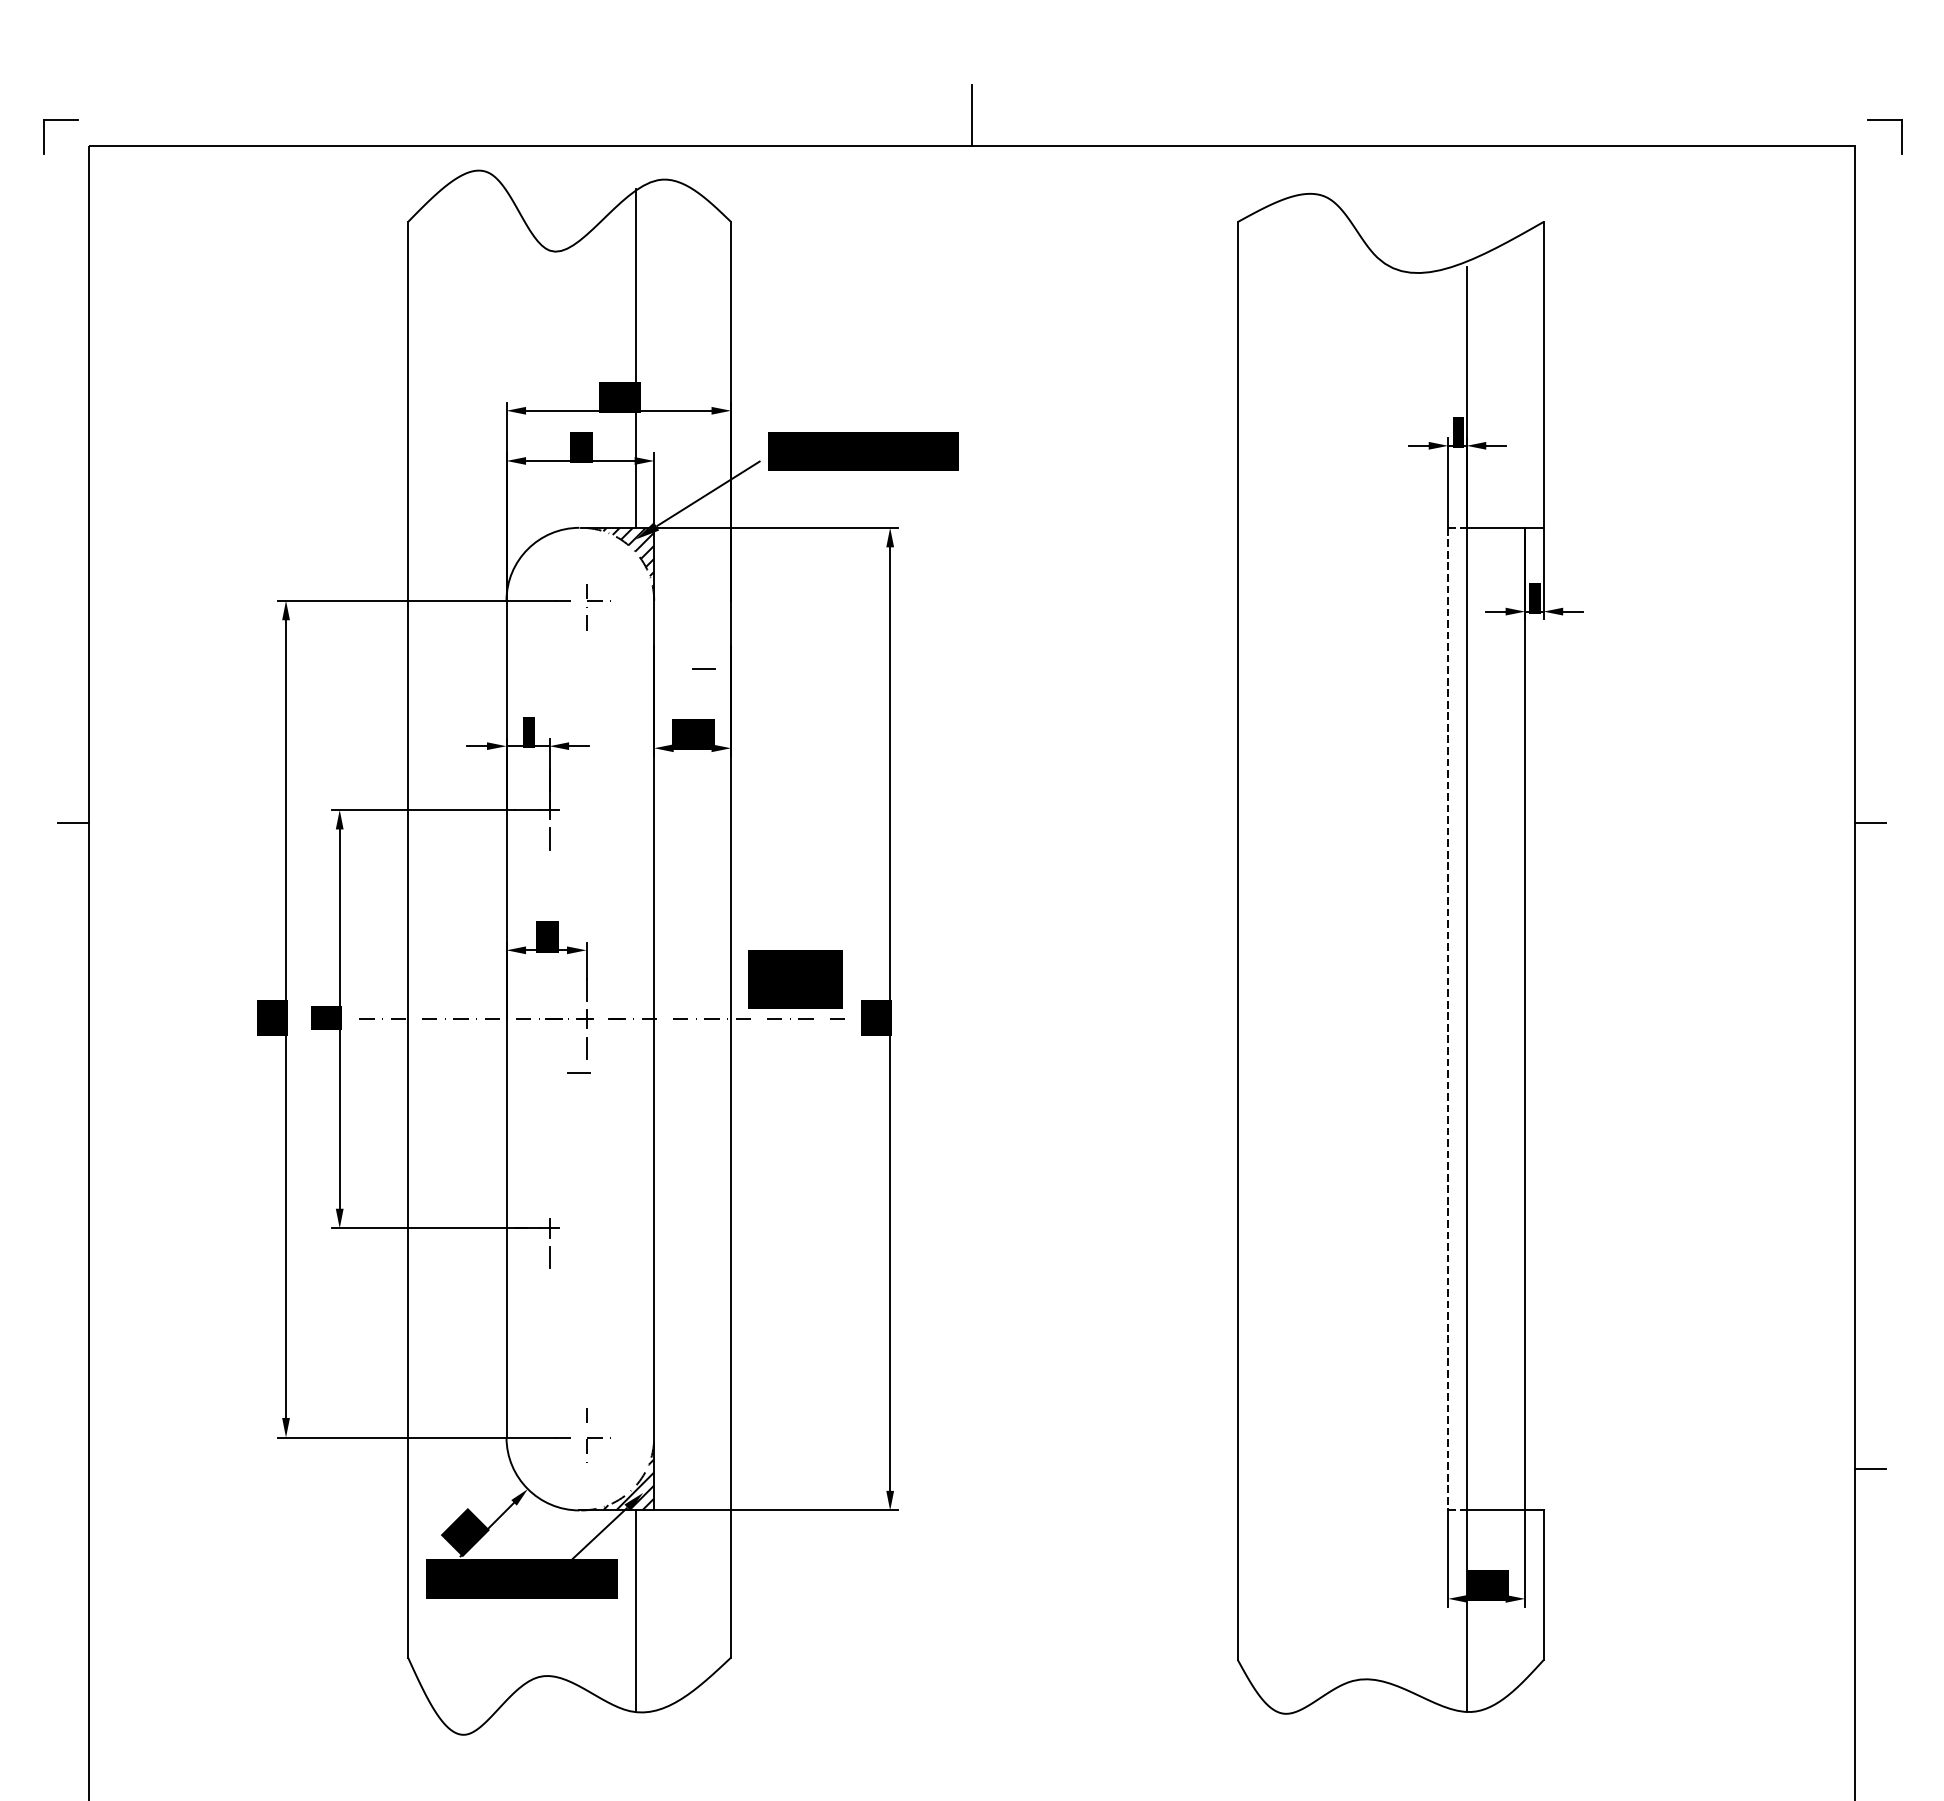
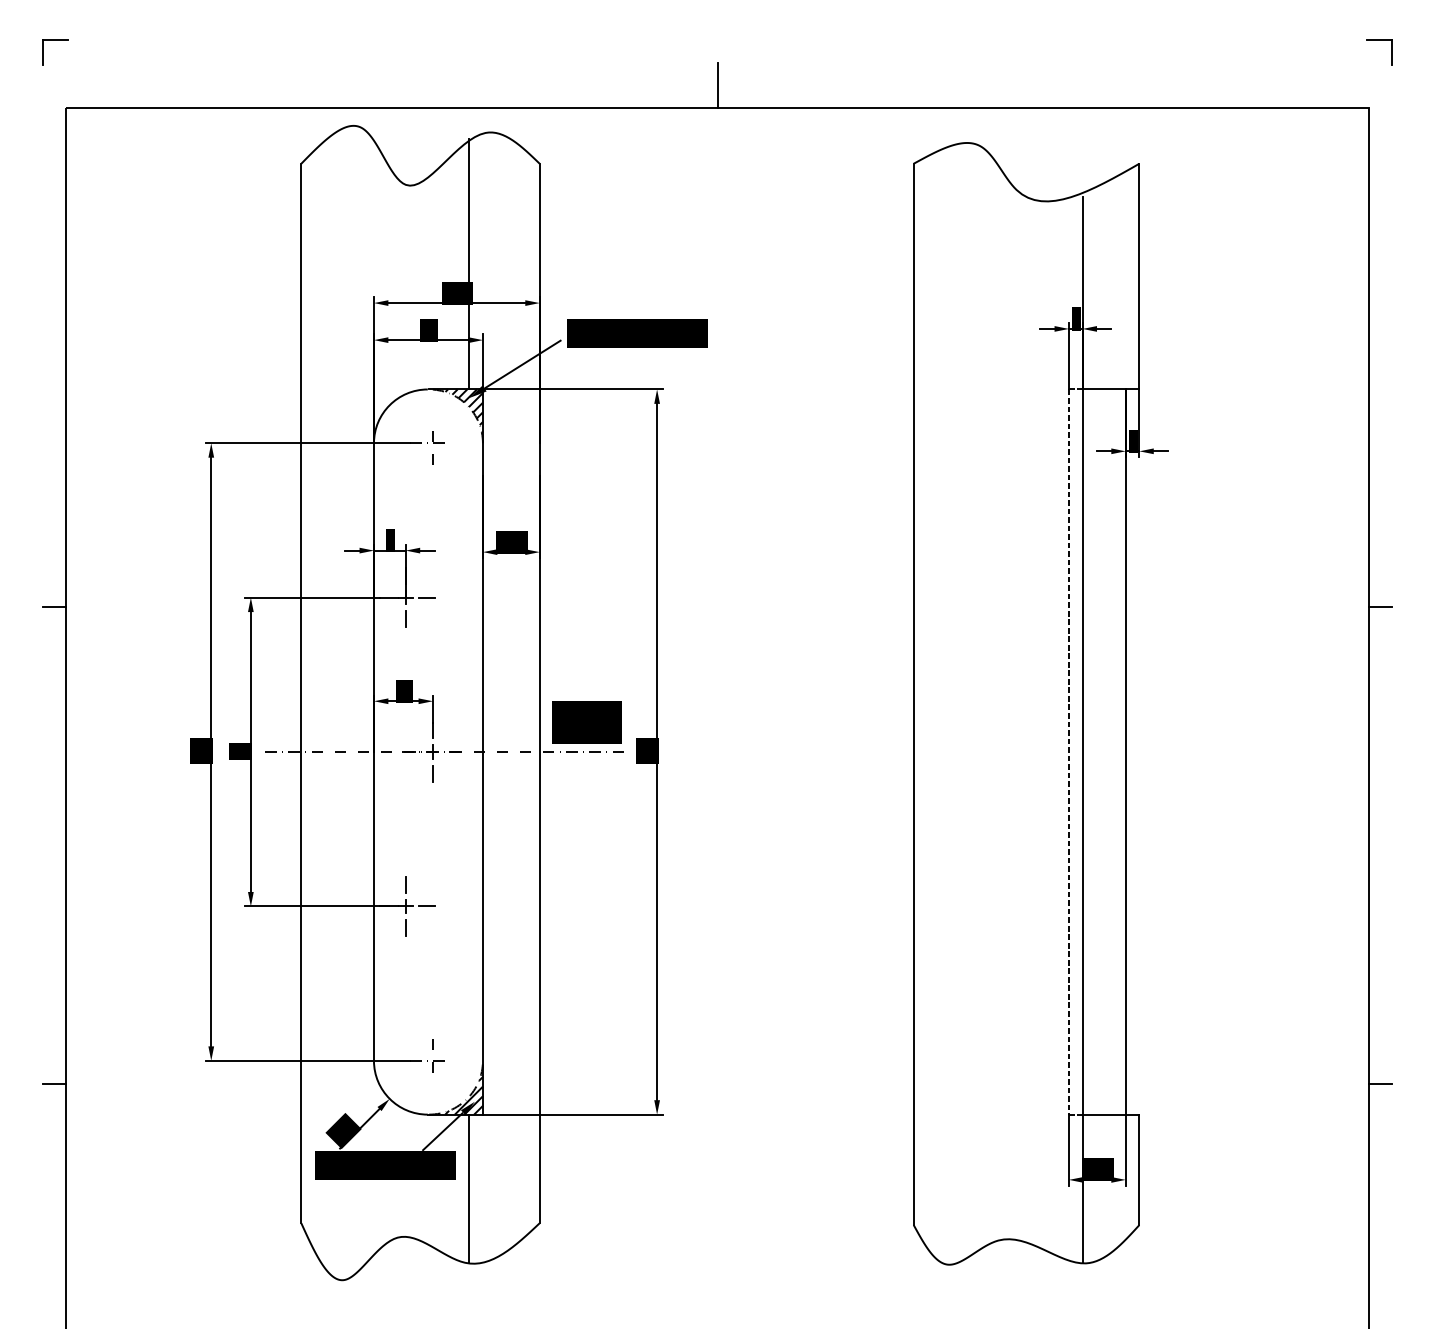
part: (60, 120) -> (55, 40), moved
part: (1884, 120) -> (1379, 40), moved
line: (703, 668) -> (427, 597), moved
line: (578, 1072) -> (427, 905), moved
line: (549, 1198) -> (405, 884), added
line: (73, 1469) -> (54, 1084), added

